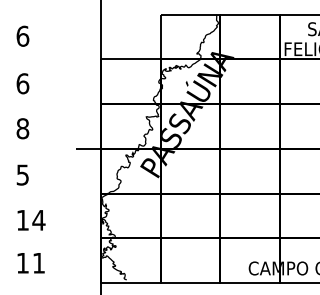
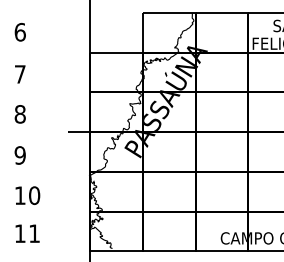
text: (22, 83) -> (19, 74), 6 -> 7
text: (22, 175) -> (19, 155), 5 -> 9
text: (38, 220) -> (34, 195), 14 -> 10

